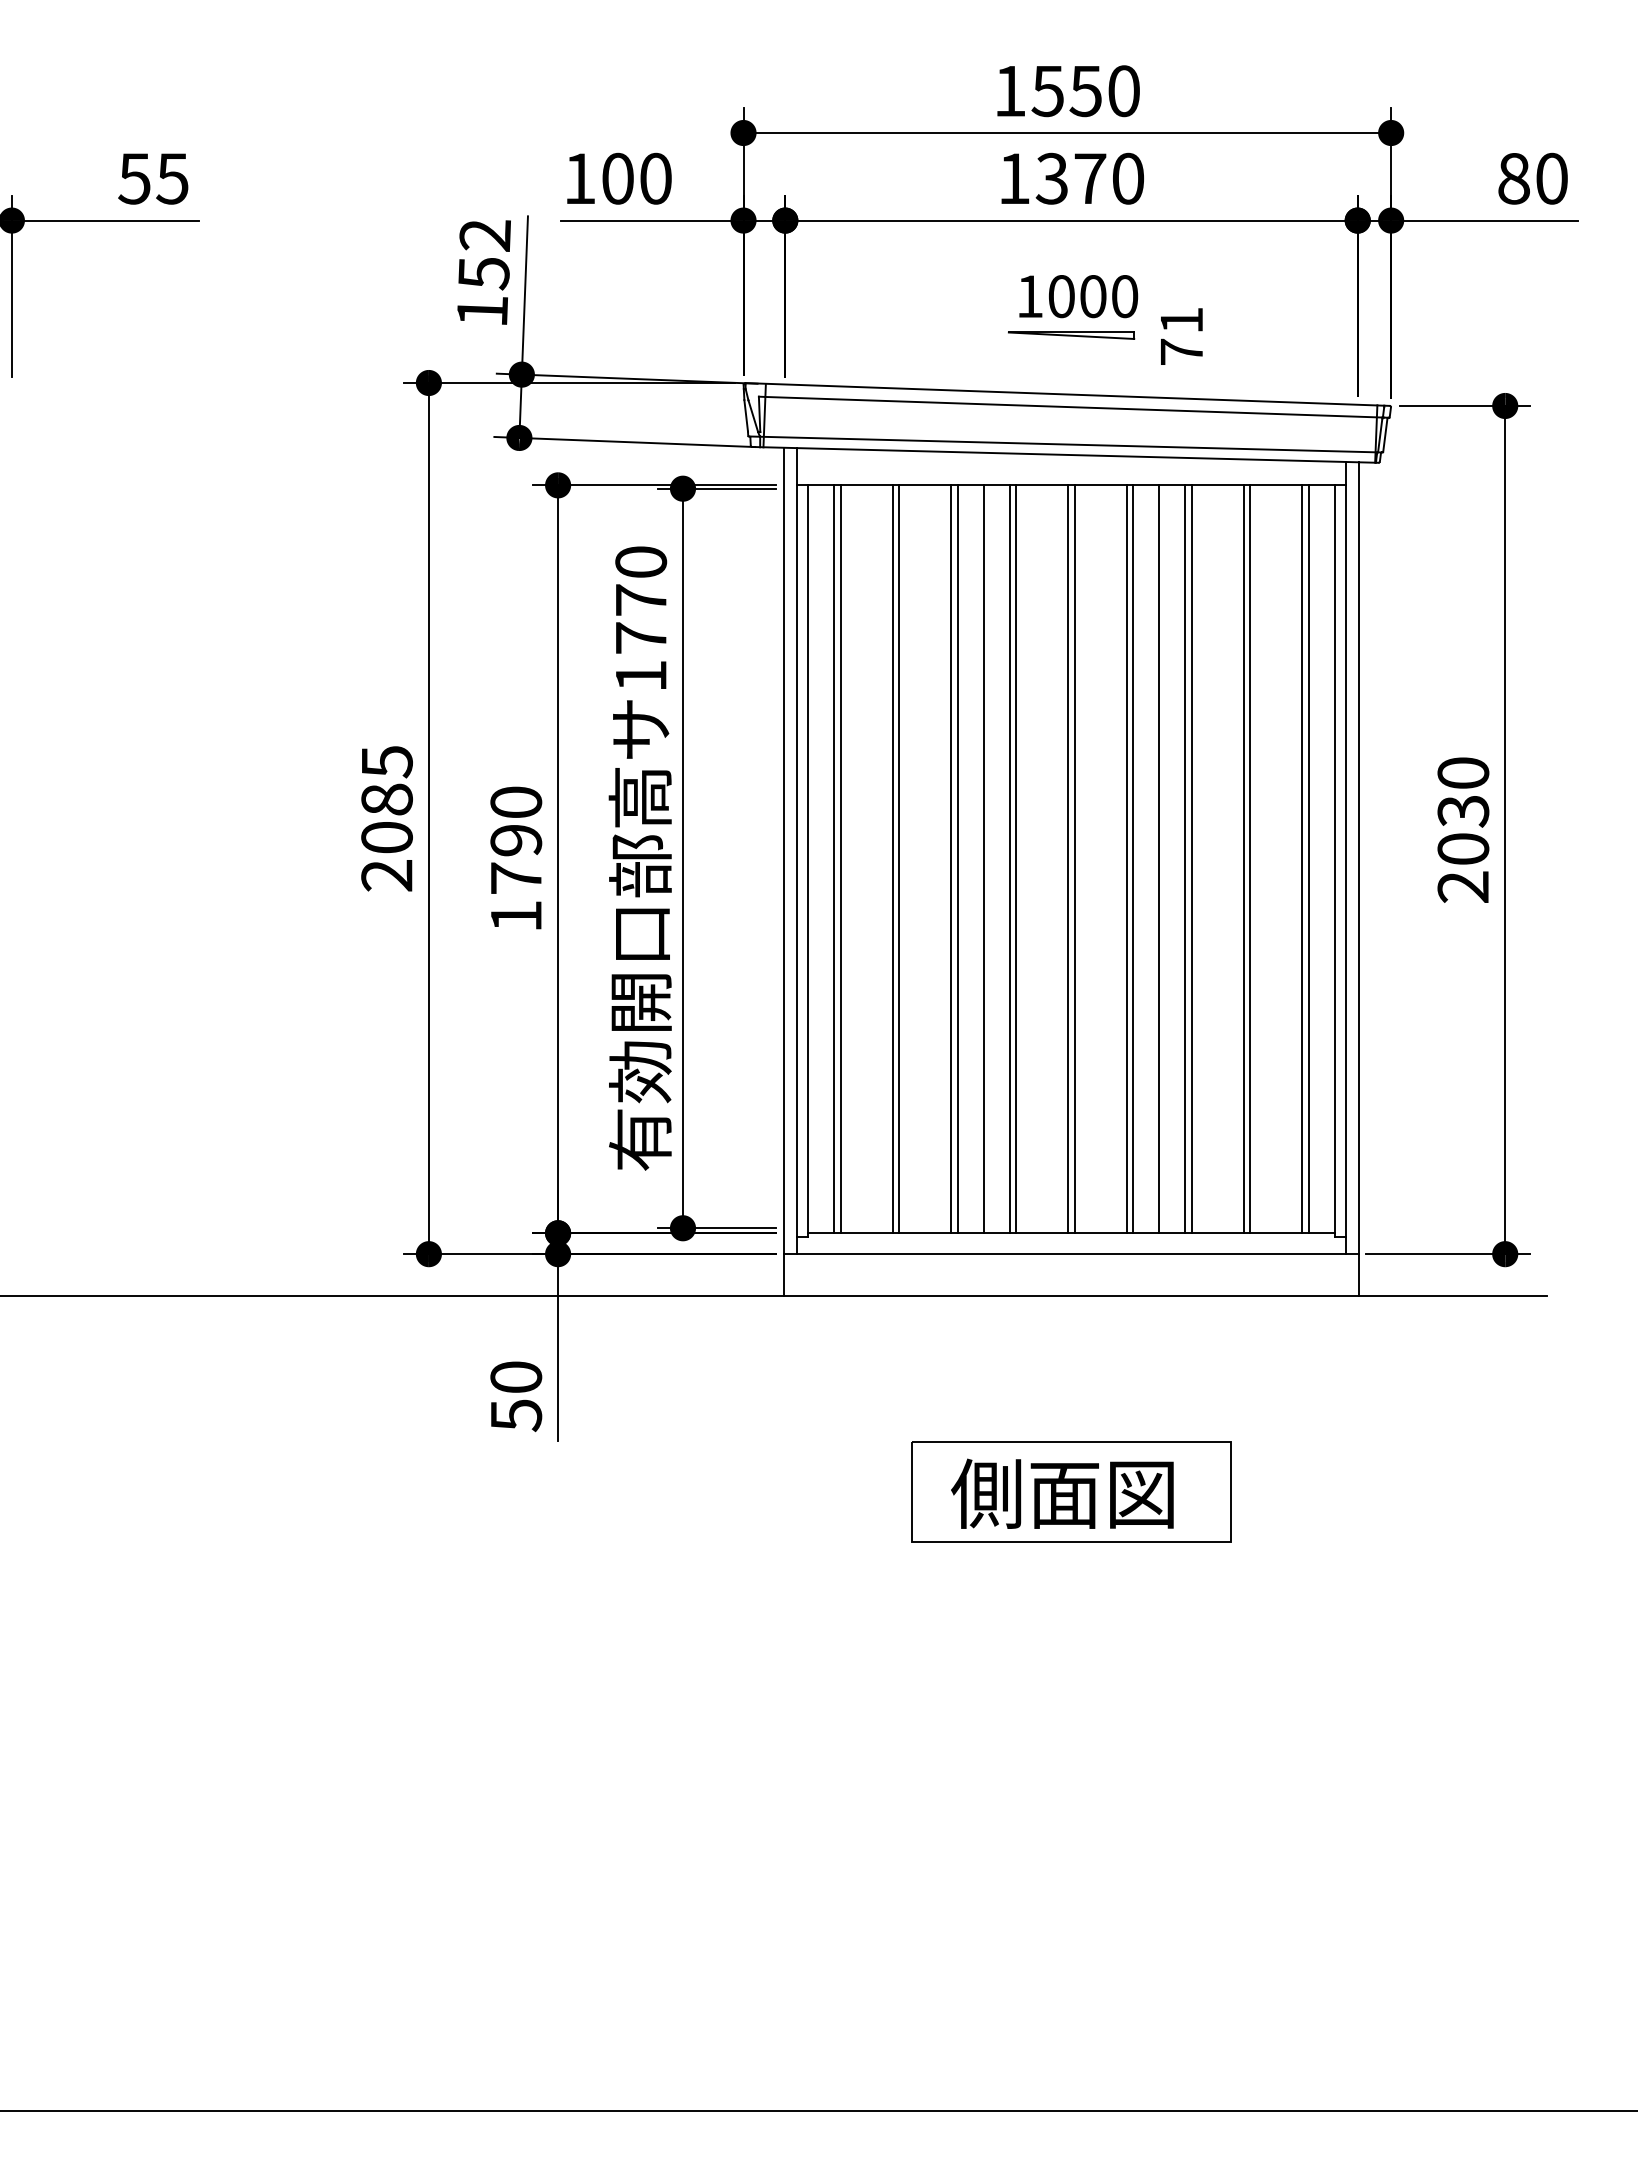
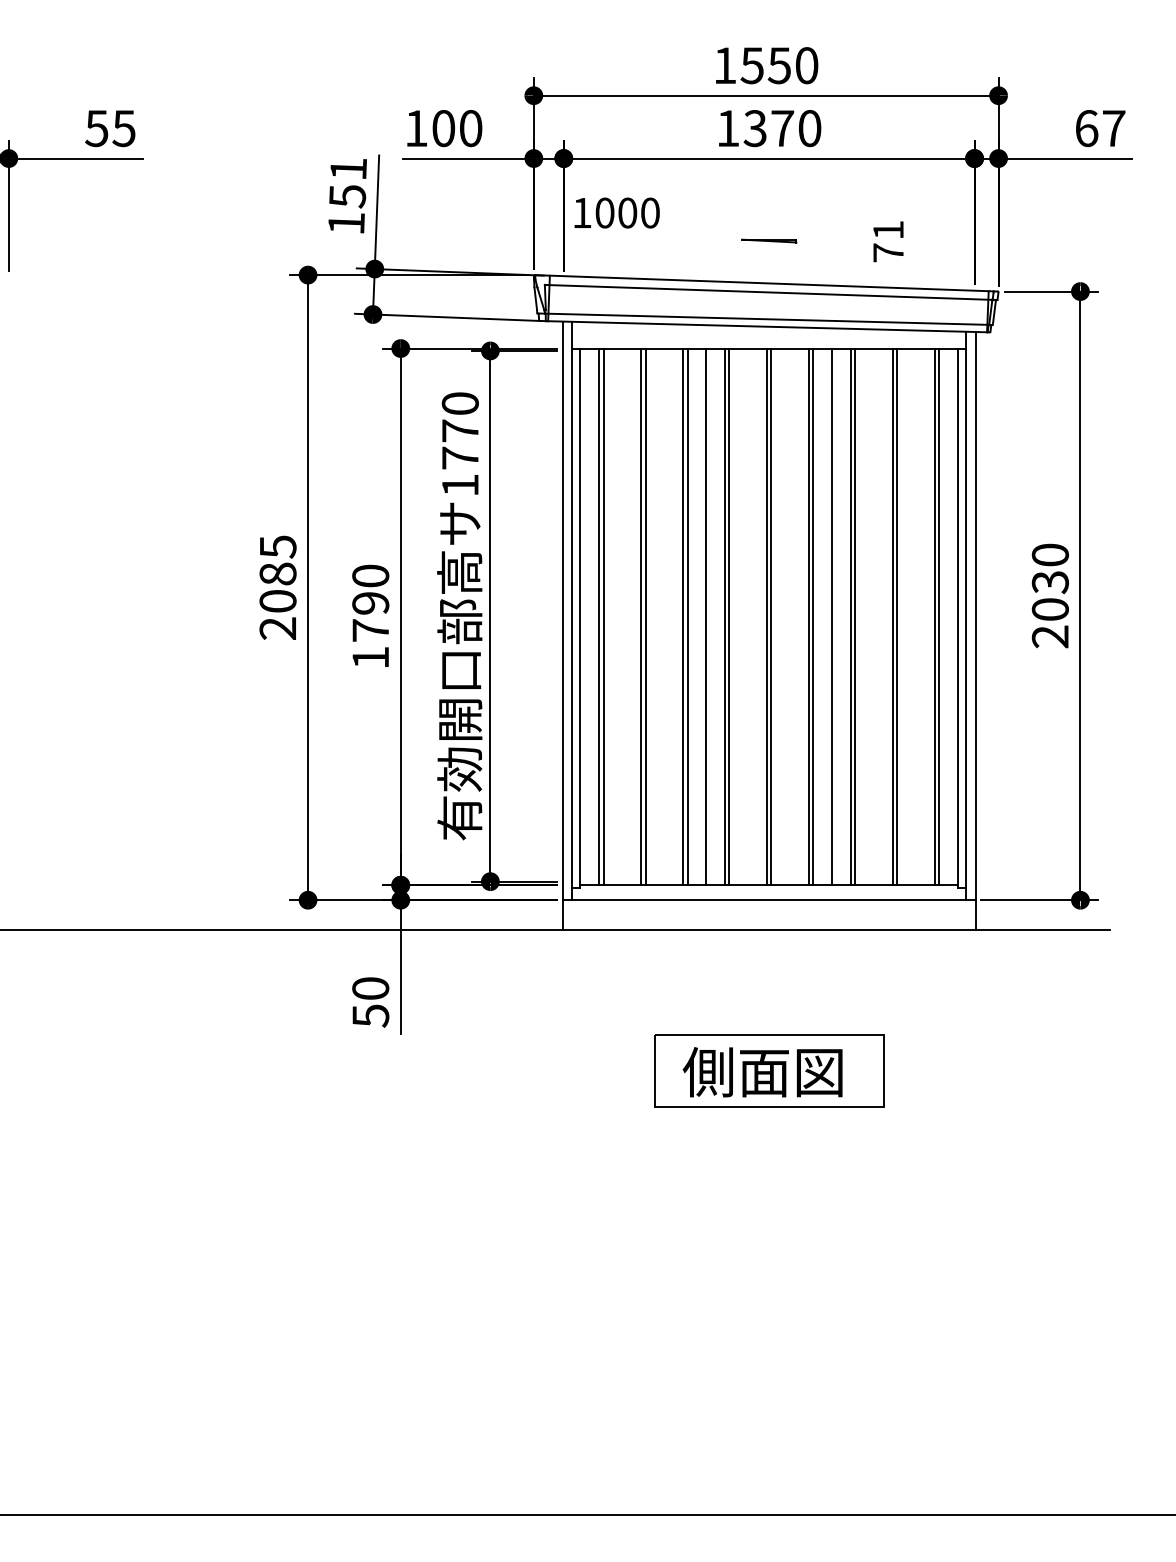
text: (1532, 178) -> (1100, 128), 80 -> 67
text: (484, 235) -> (347, 169), 152 -> 151
text: (1078, 296) -> (617, 213), moved
part: (1071, 335) -> (769, 241), size x0.6
text: (1181, 336) -> (888, 241), moved

